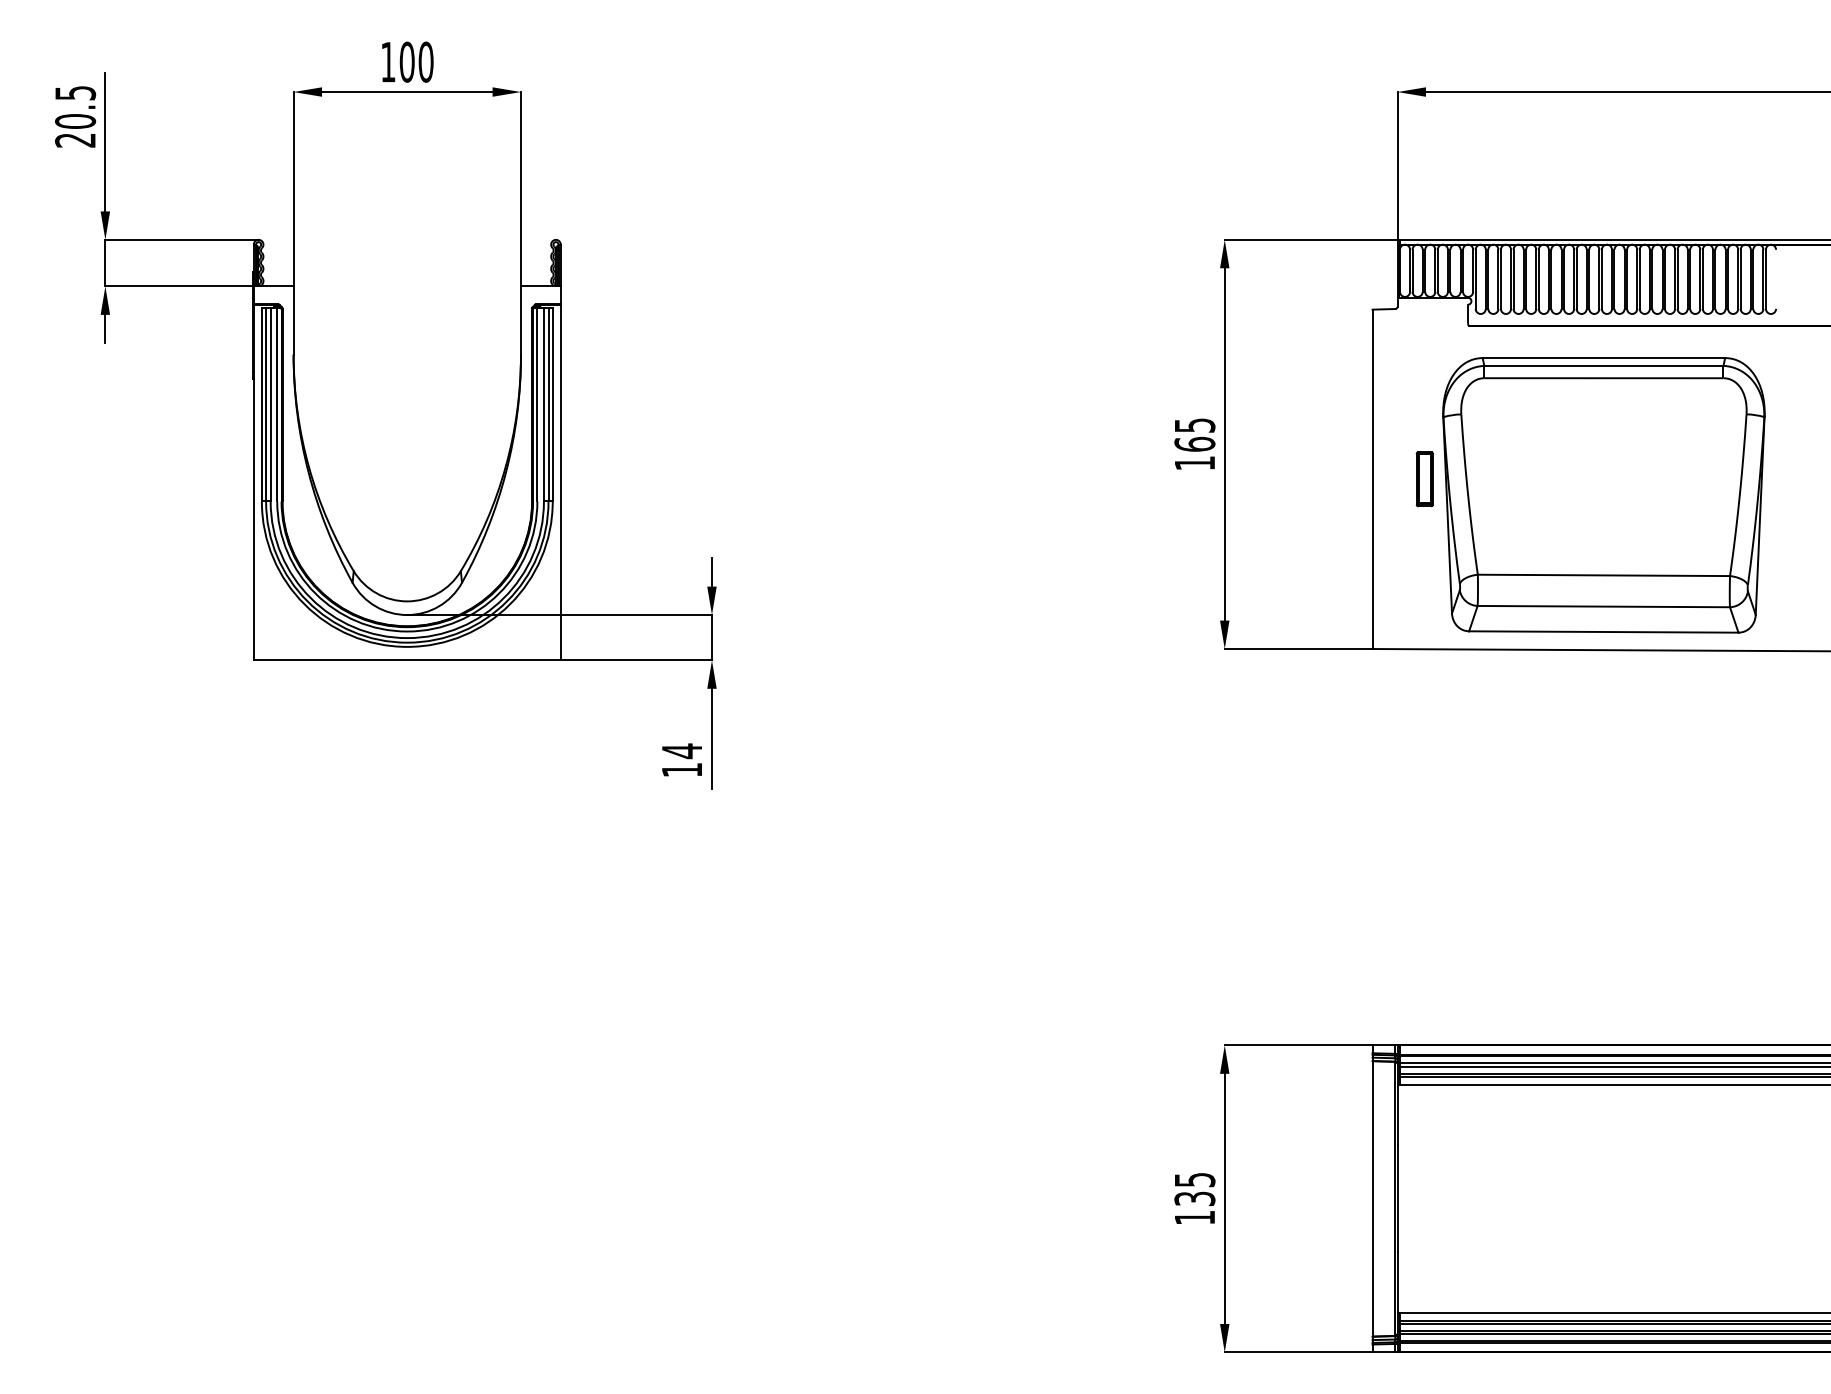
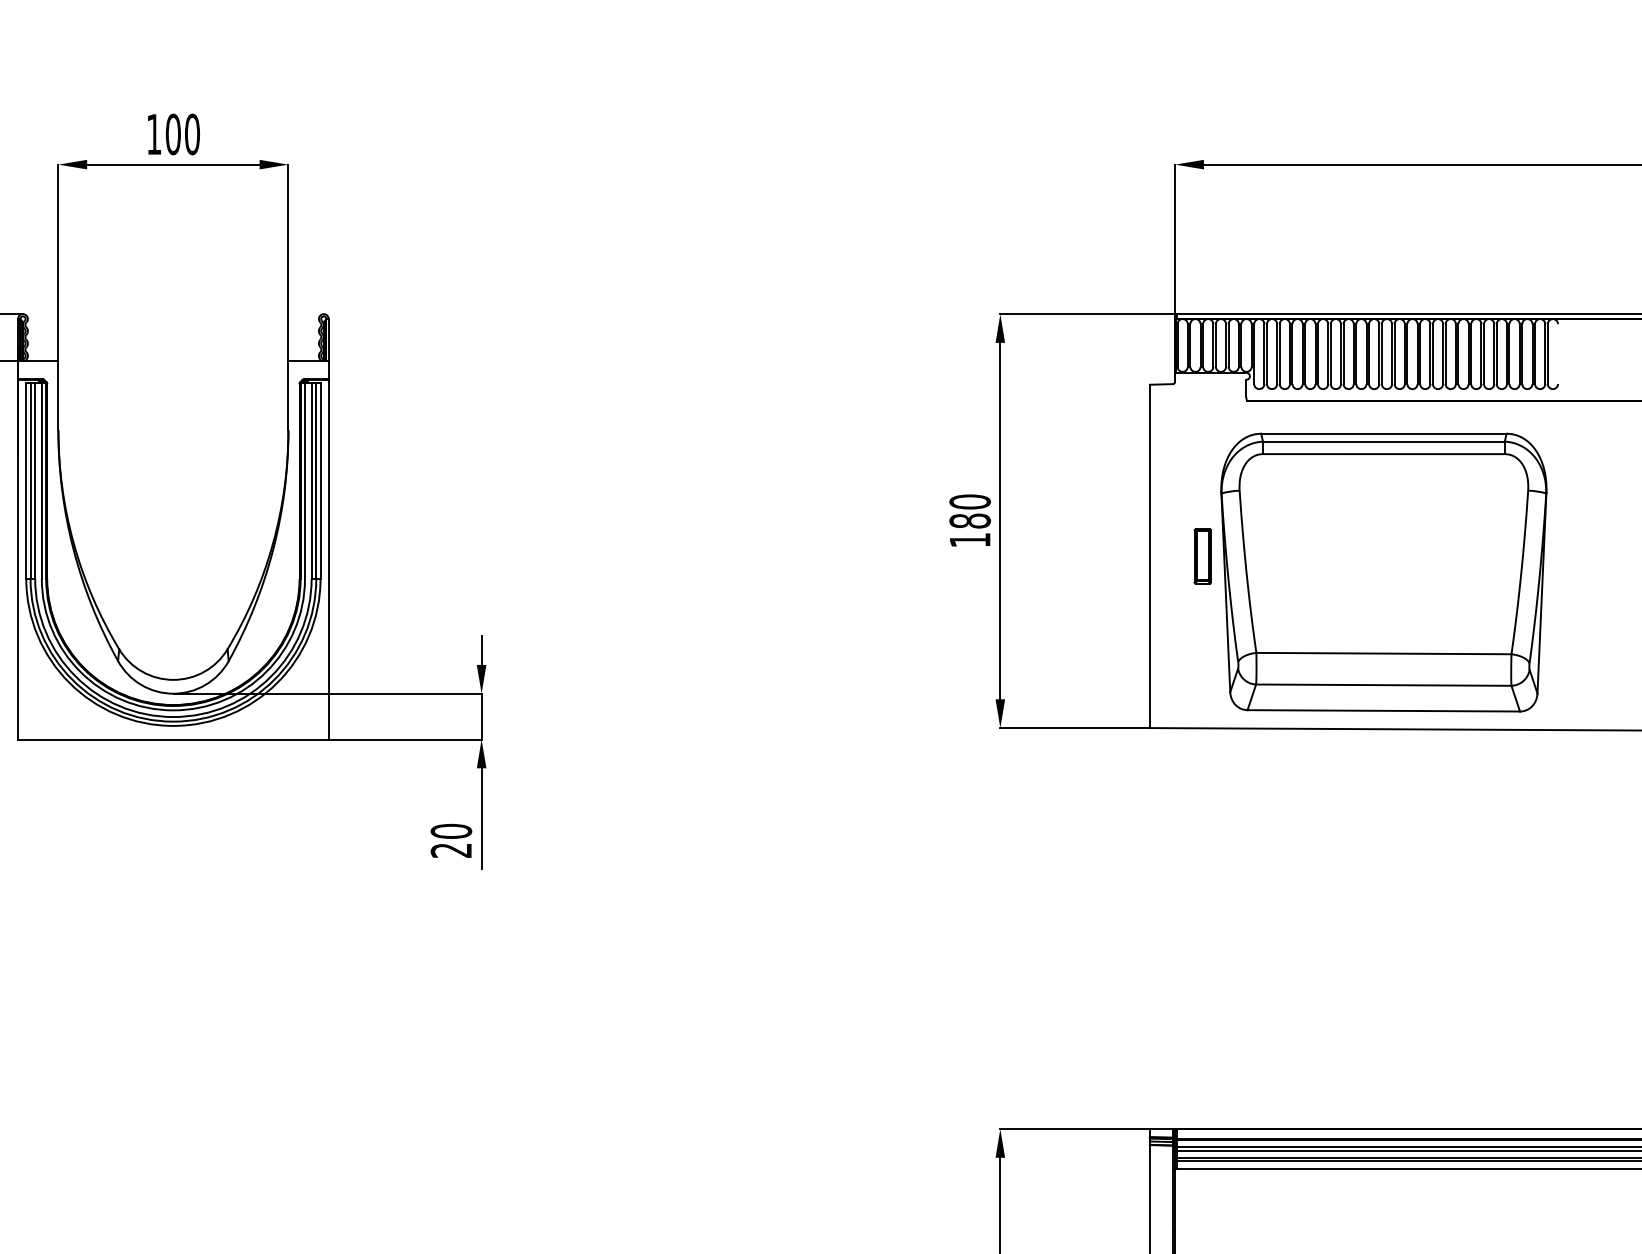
text: (1194, 434) -> (969, 511), 165 -> 180
text: (681, 760) -> (450, 840), 14 -> 20

